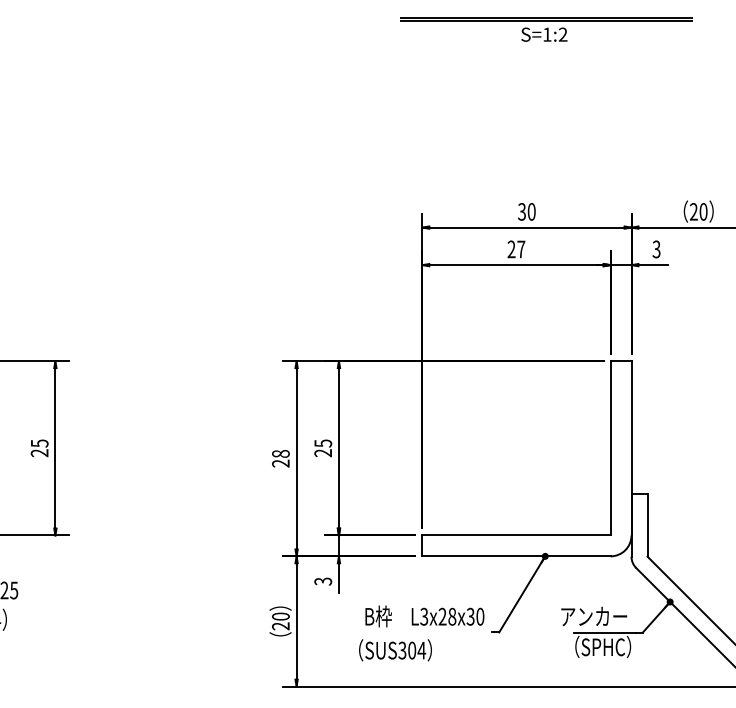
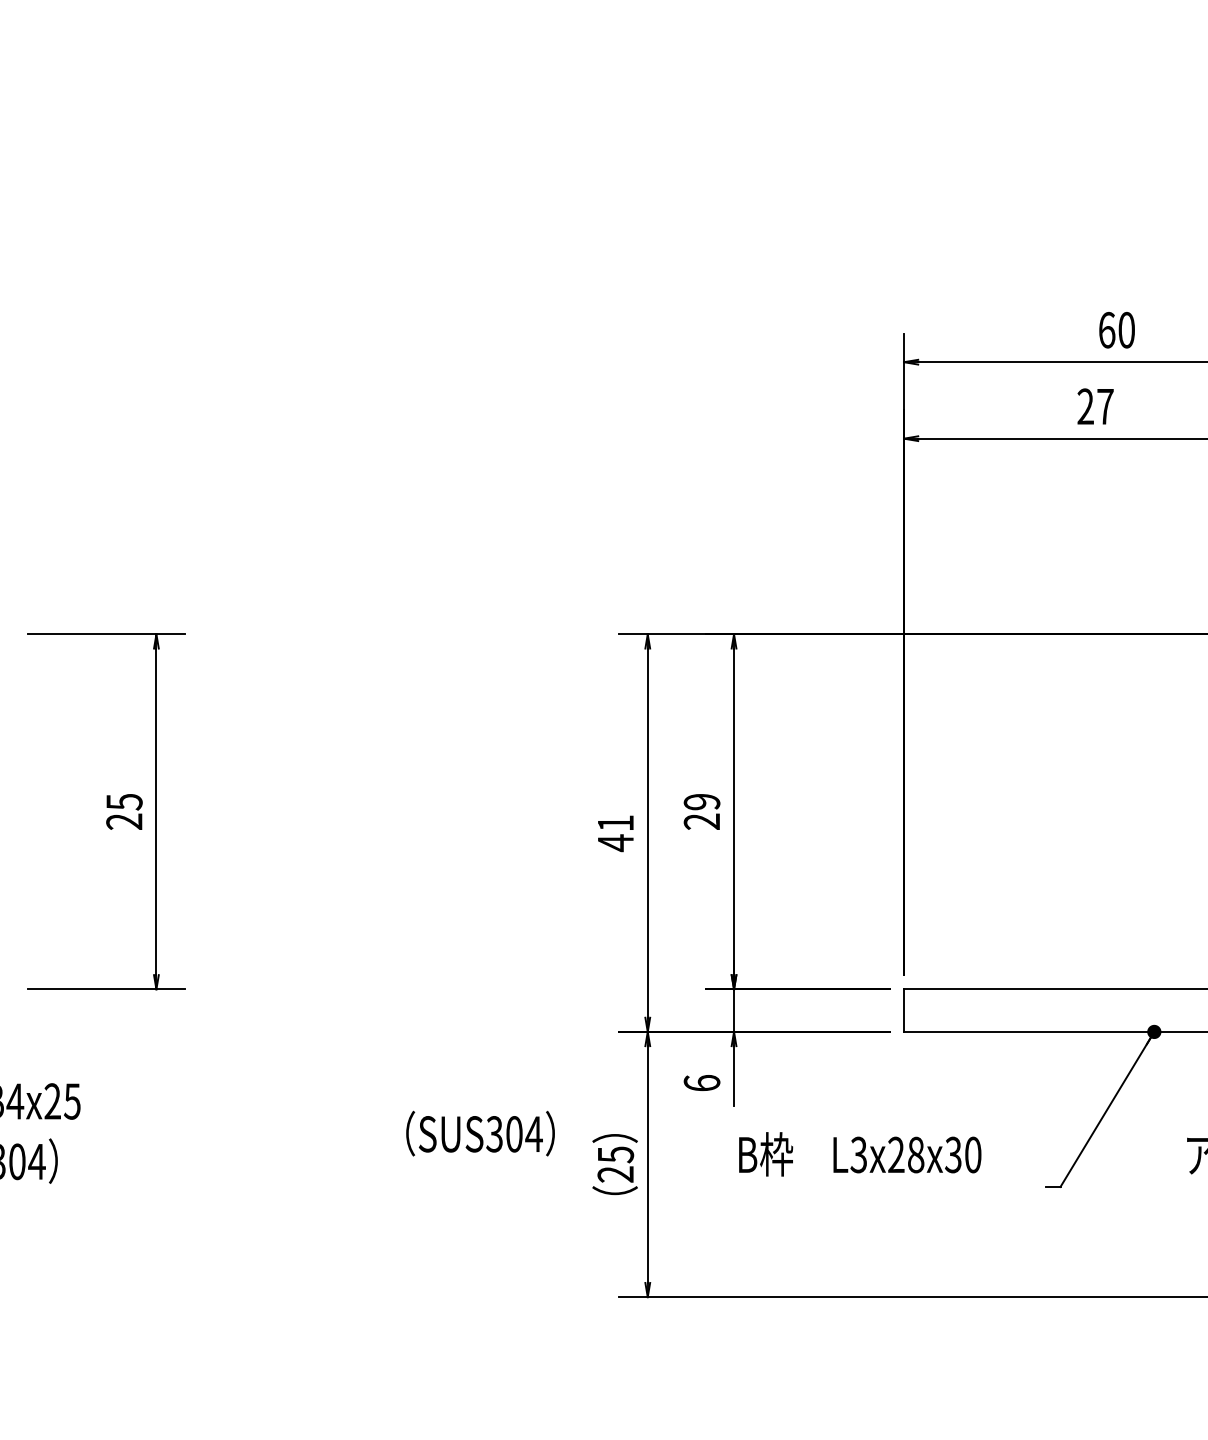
text: (522, 211) -> (1107, 329), 30 -> 60
text: (322, 443) -> (700, 802), 25 -> 29
text: (280, 458) -> (614, 832), 28 -> 41
text: (323, 581) -> (702, 1083), 3 -> 6
text: (280, 616) -> (614, 1154), 20 -> 25
text: (424, 616) -> (859, 1154), moved
text: (395, 650) -> (480, 1134), moved

